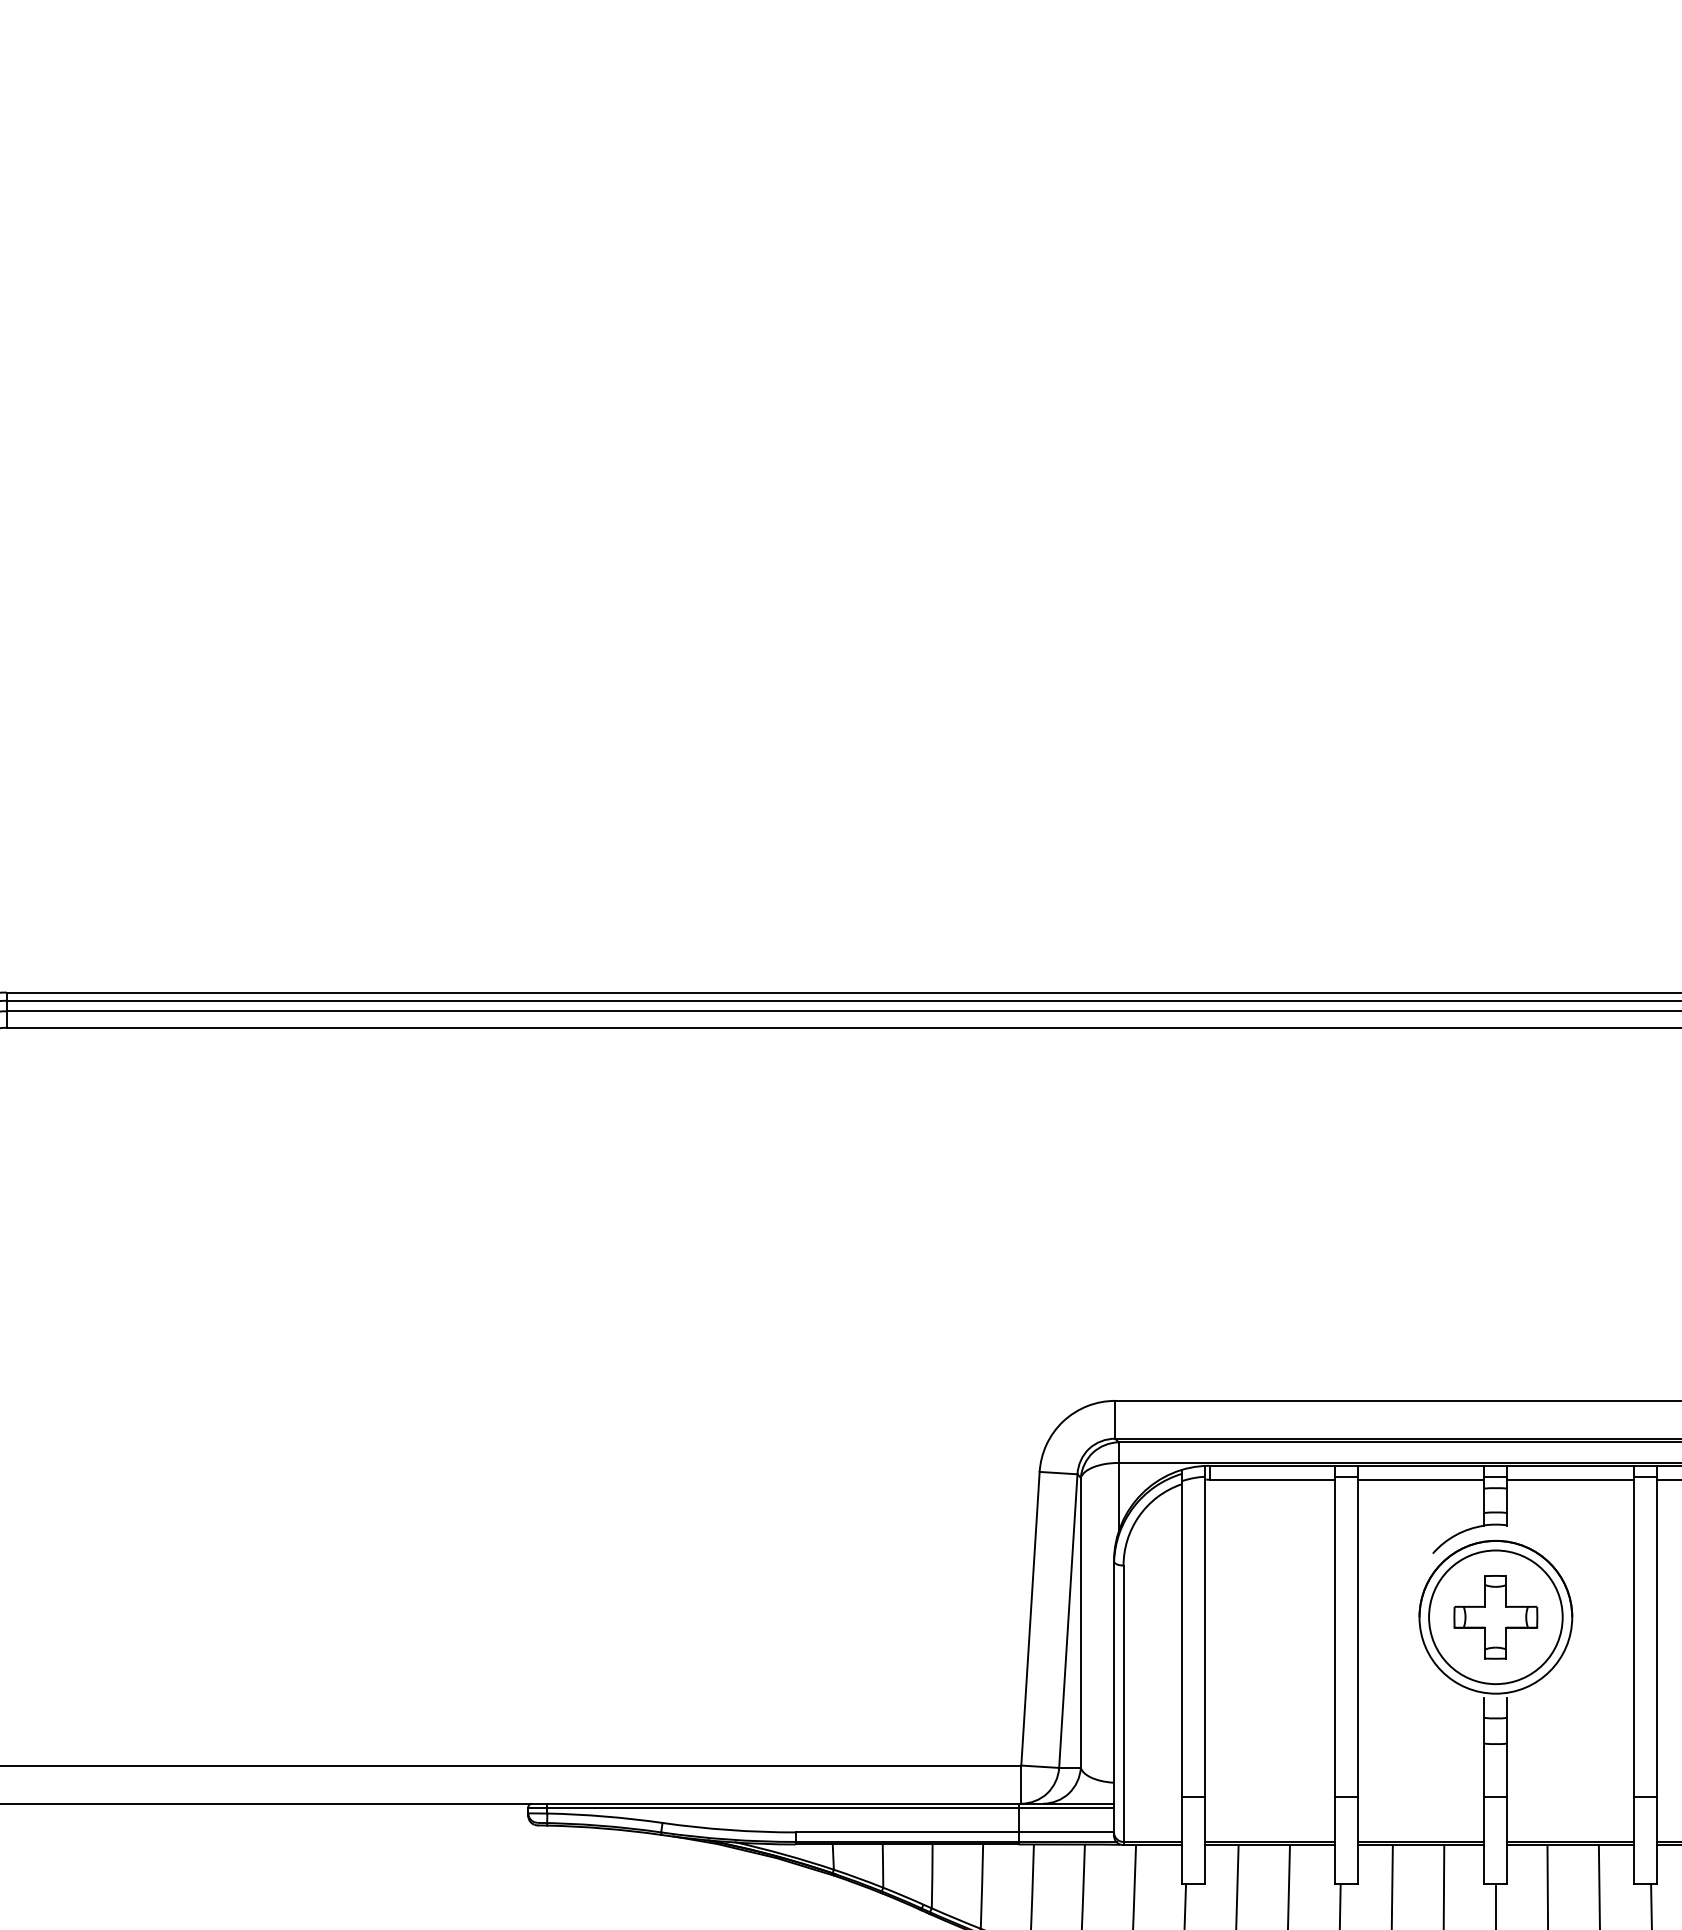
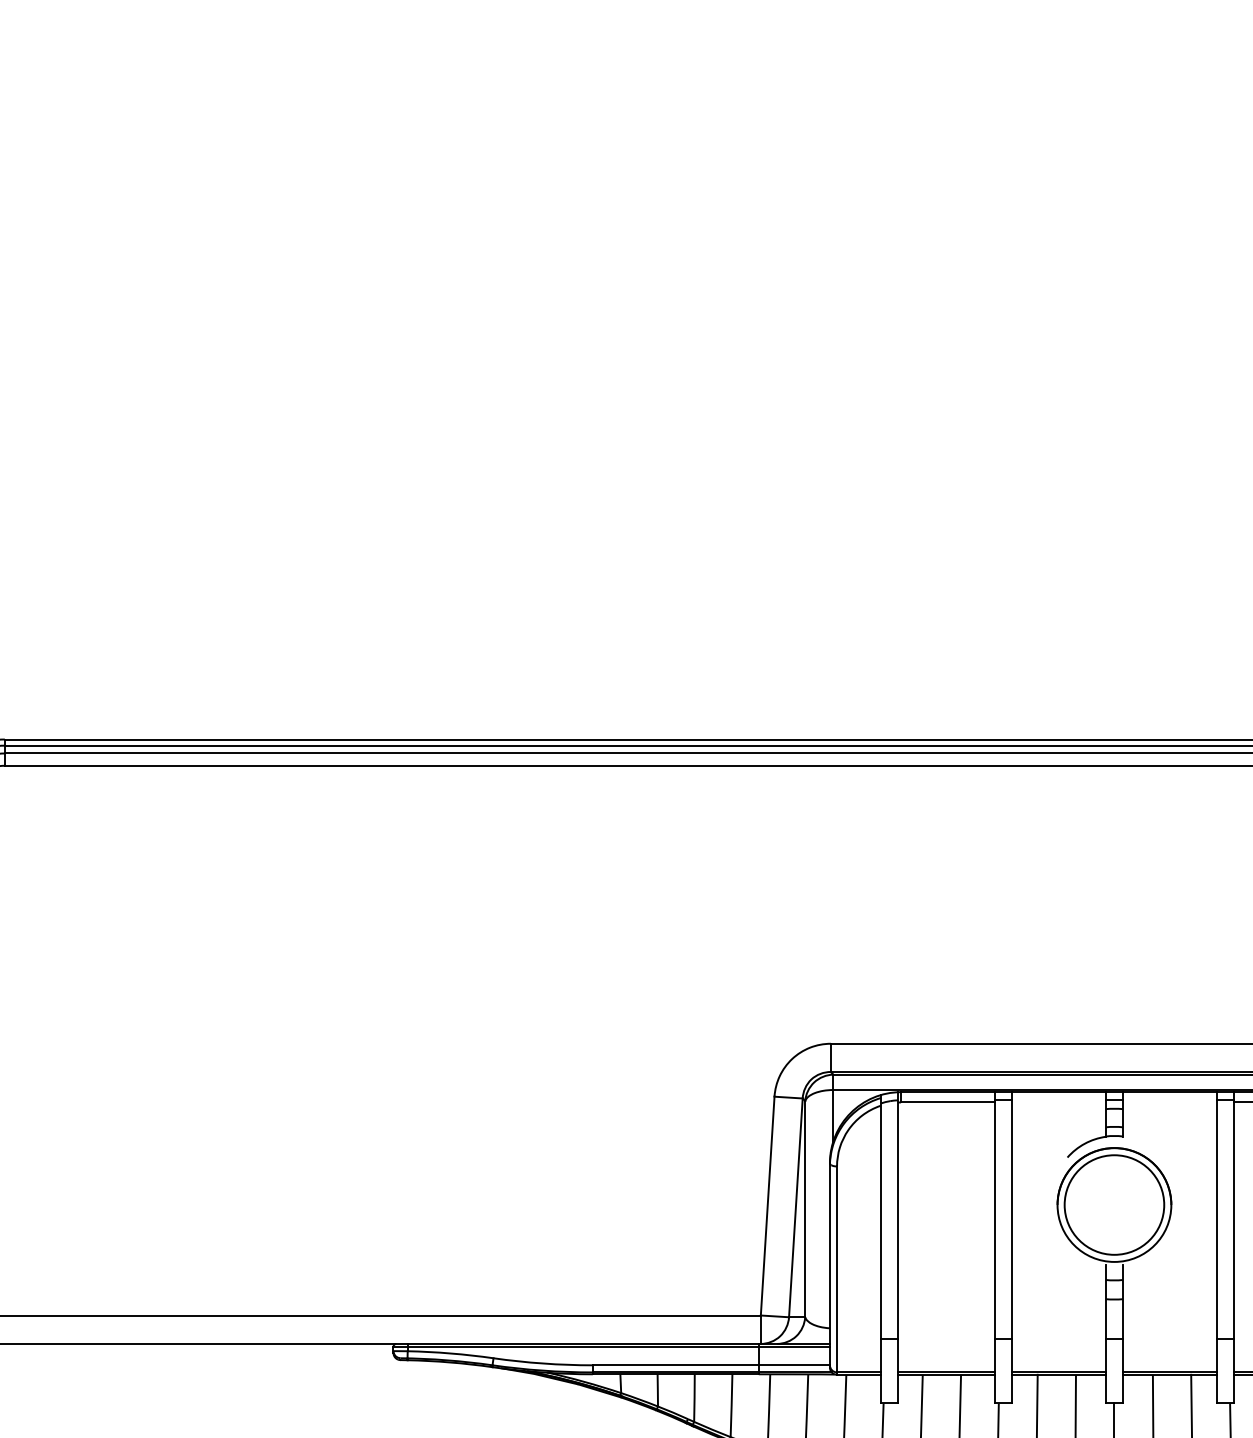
line: (1420, 1479) -> (1058, 1102), removed
line: (1570, 1479) -> (1170, 1102), removed
part: (1495, 1617) -> (1114, 1205), removed

